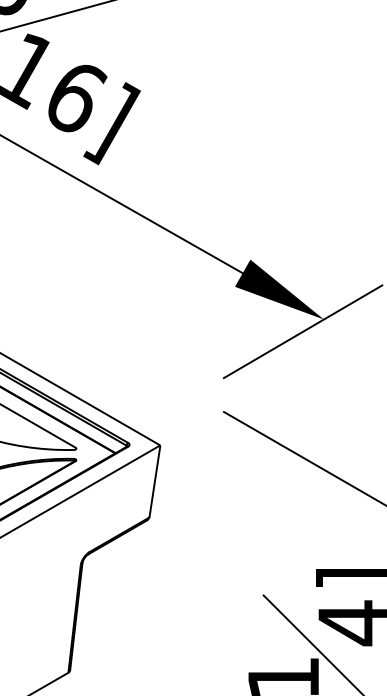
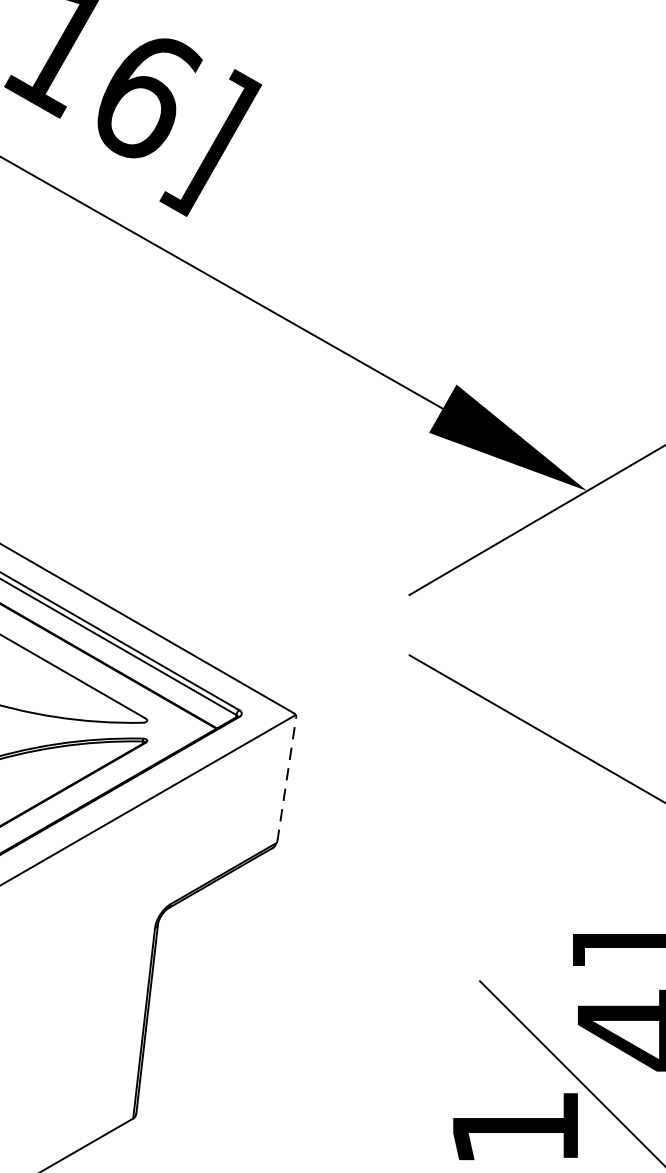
line: (154, 481) -> (286, 778), solid -> dashed

